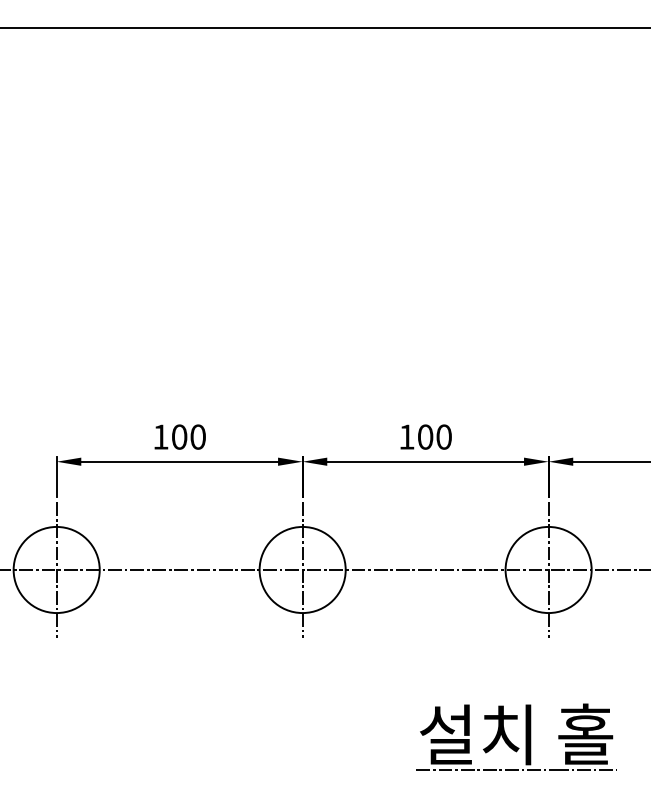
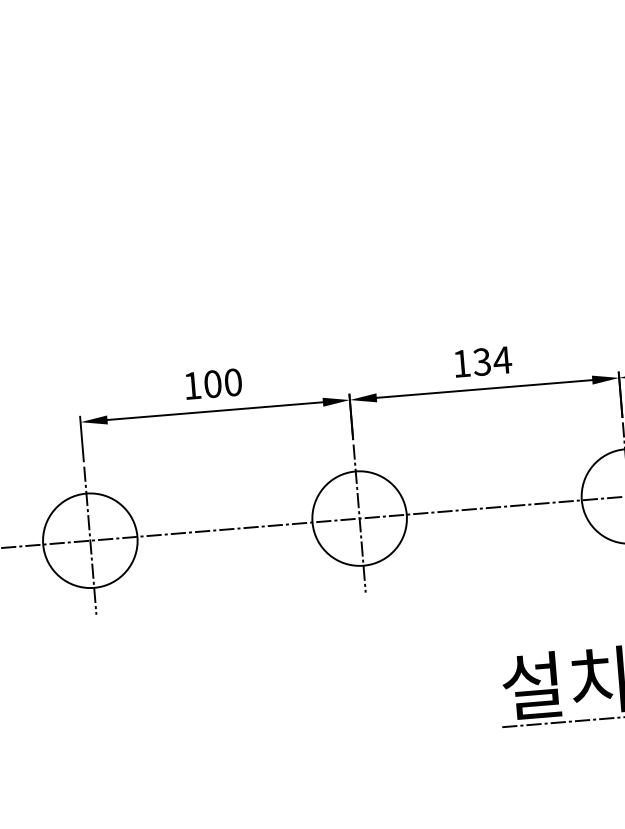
text: (434, 436) -> (491, 360), 100 -> 134

